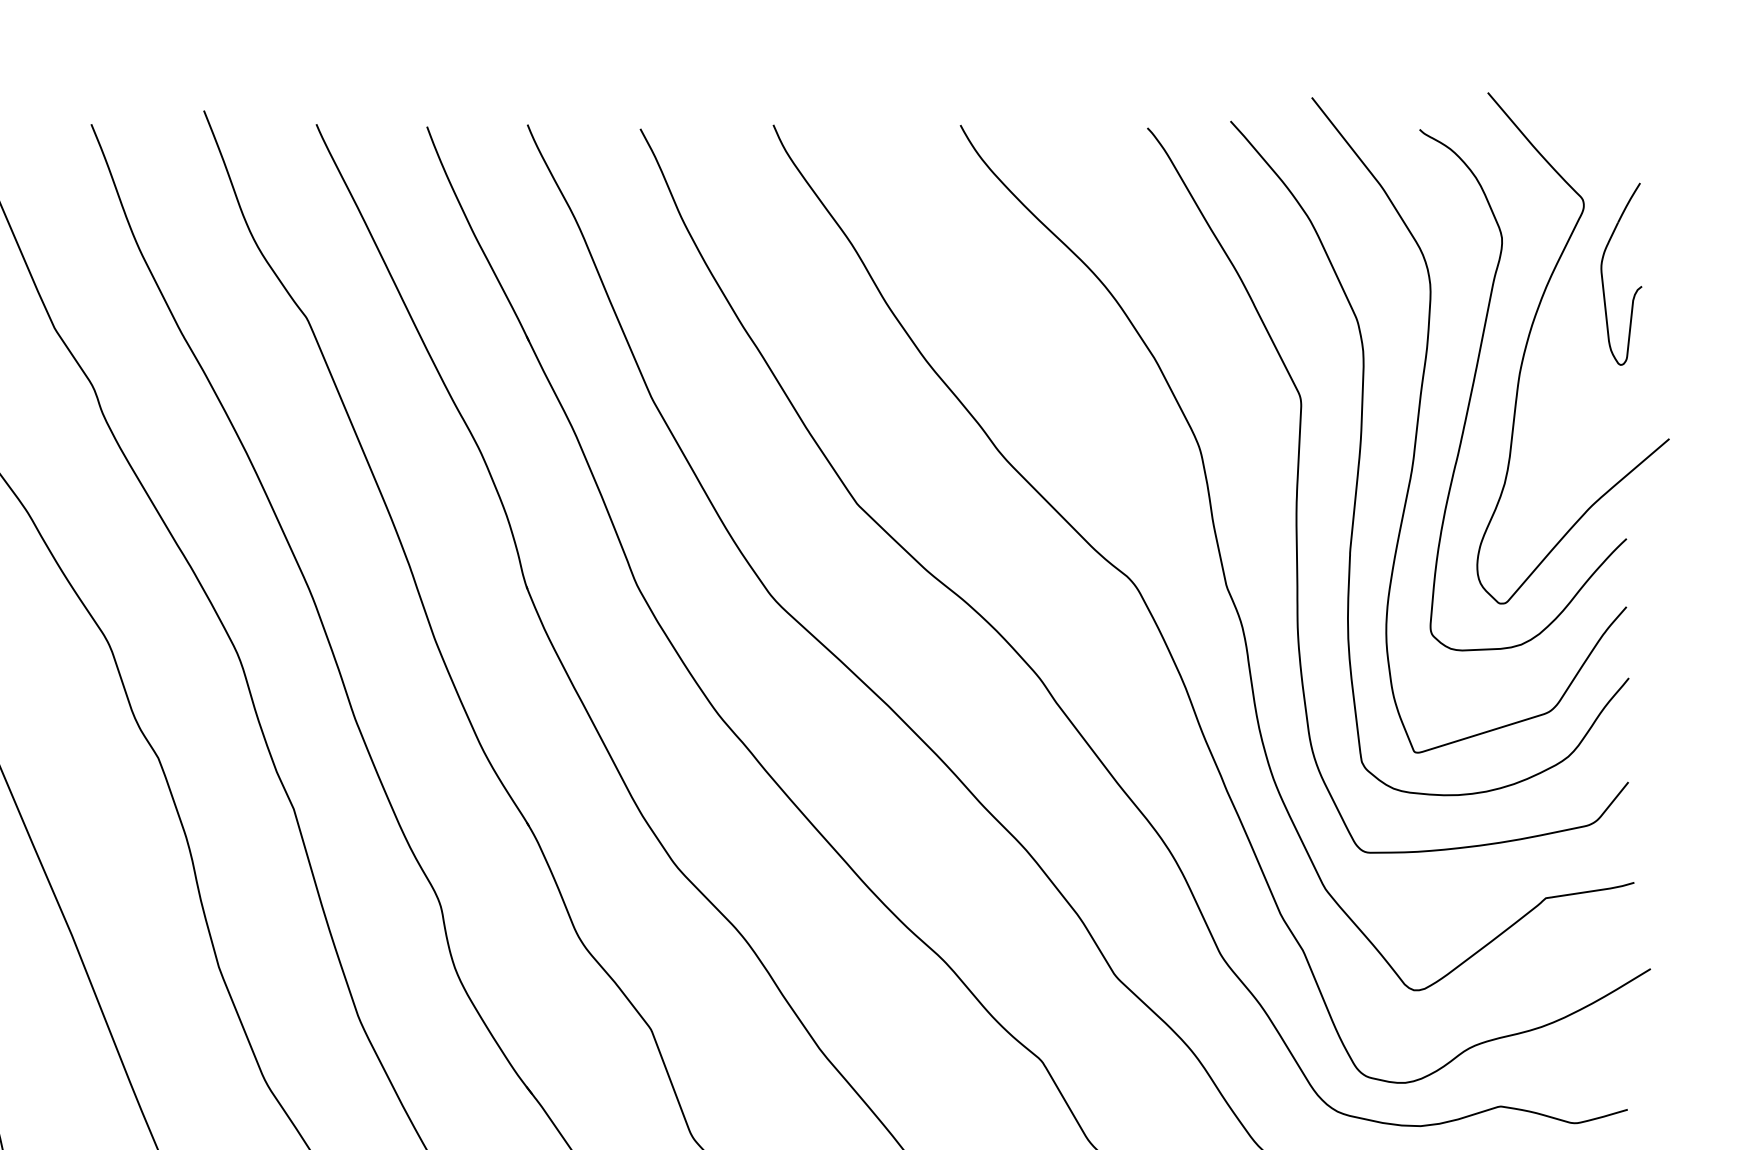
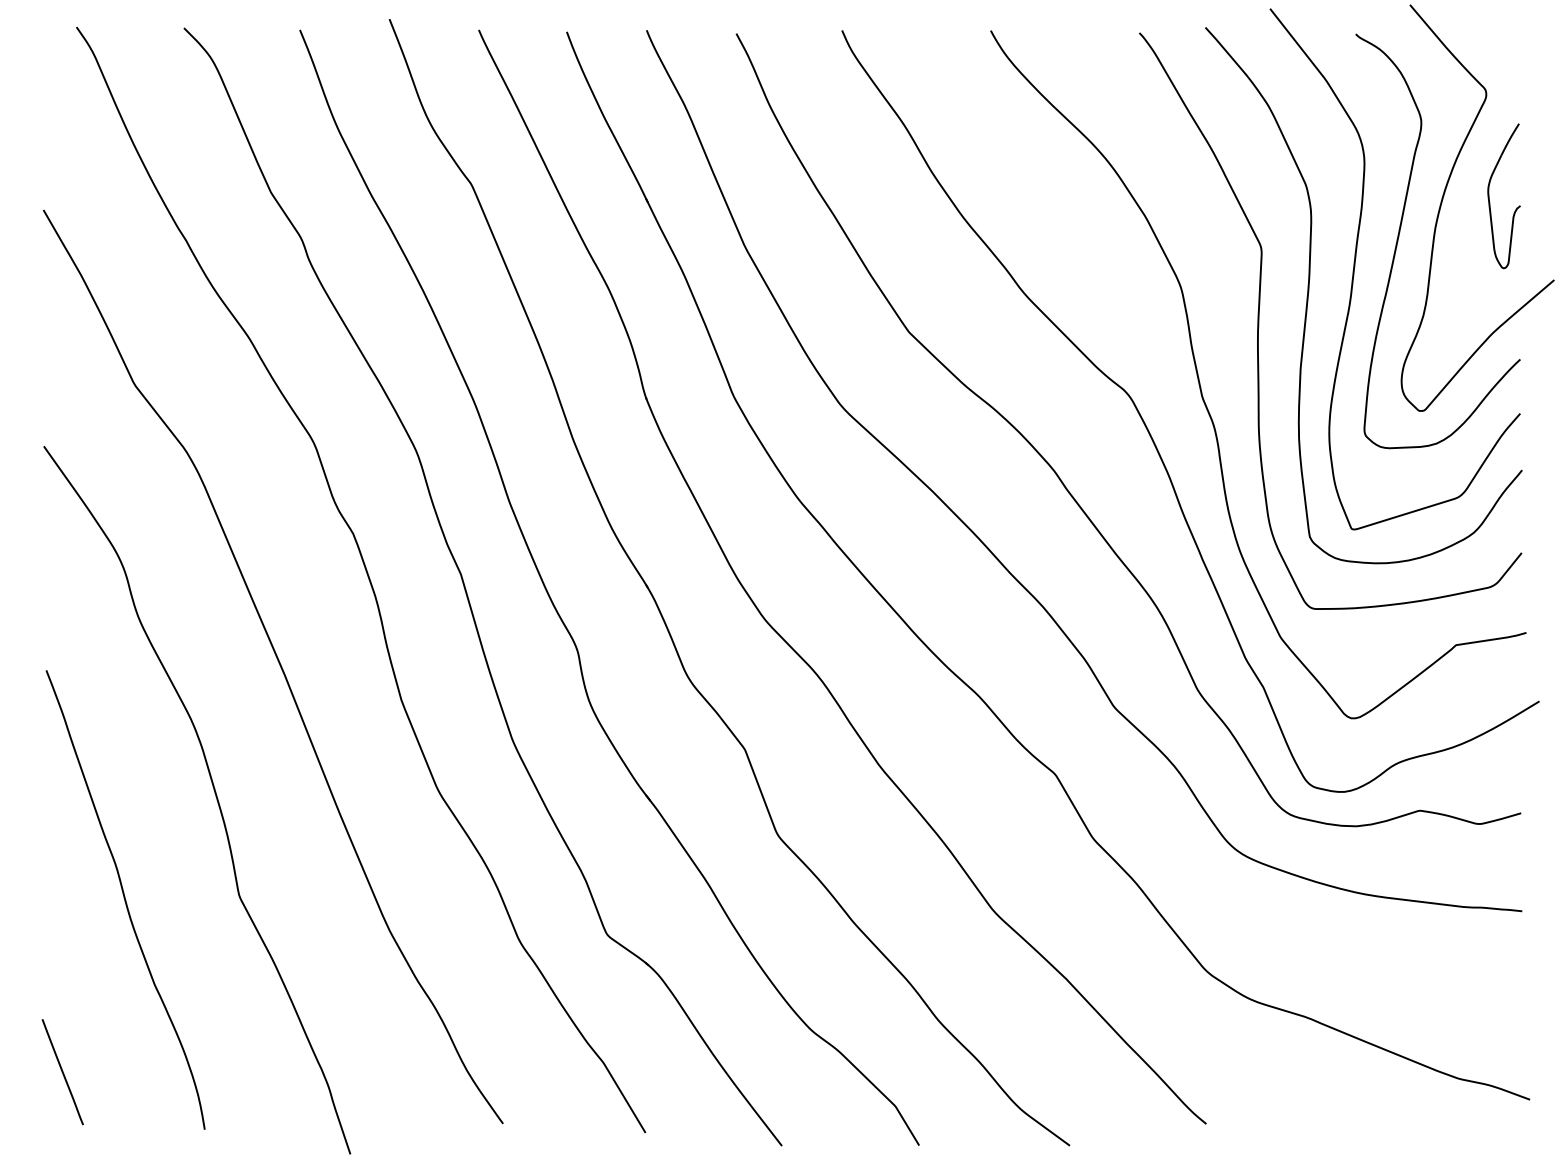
part: (1602, 274) -> (1489, 196), moved

